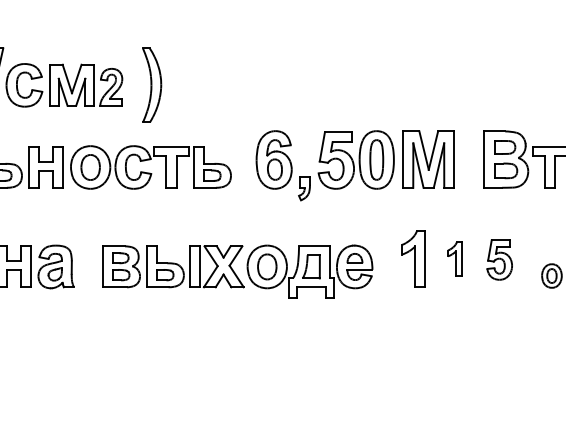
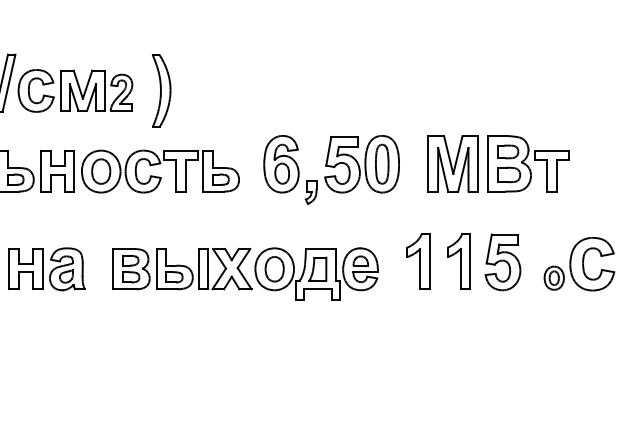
part: (427, 159) -> (452, 163), moved
part: (454, 259) -> (458, 261), size x1.67
part: (499, 260) -> (502, 262), size x1.43

